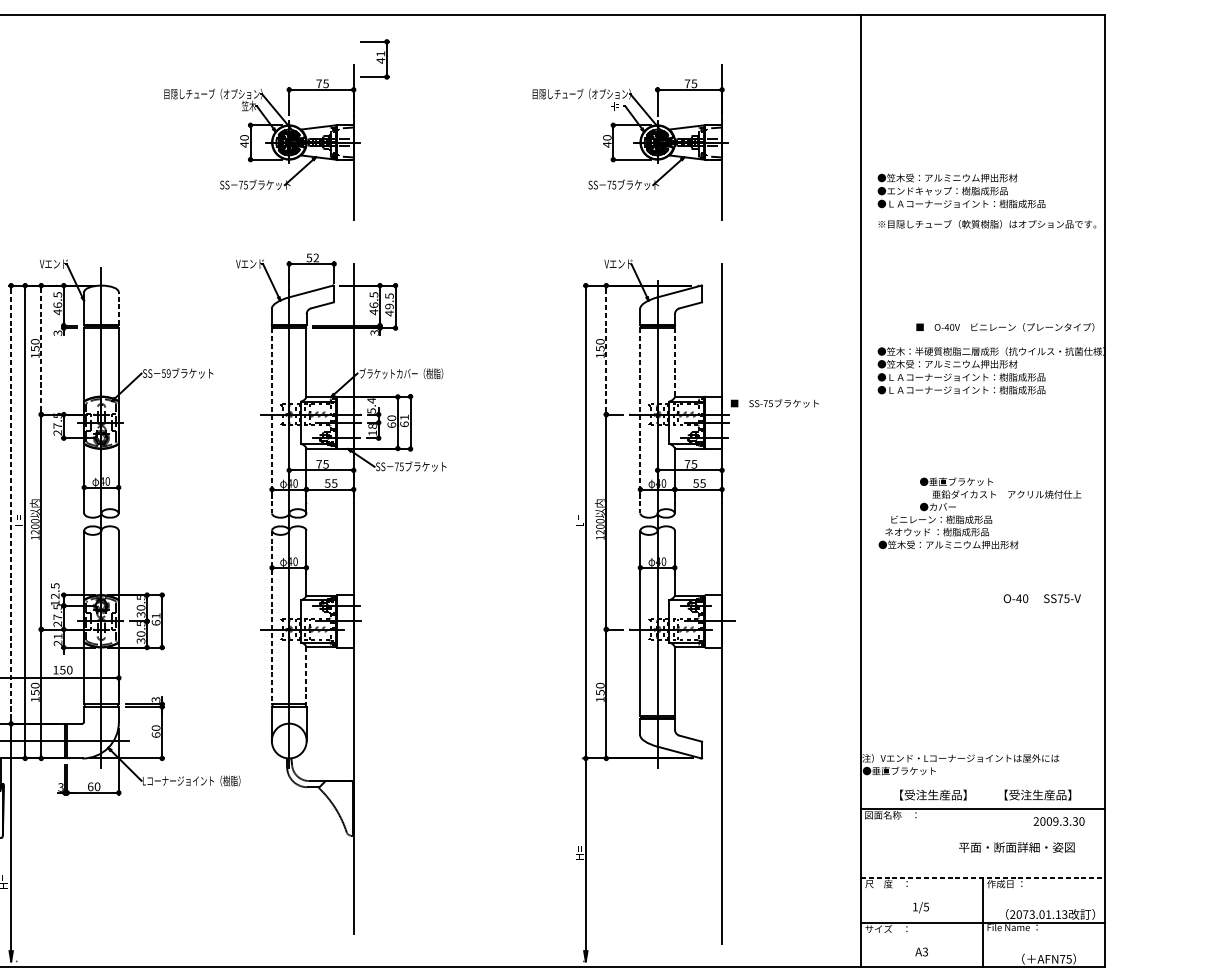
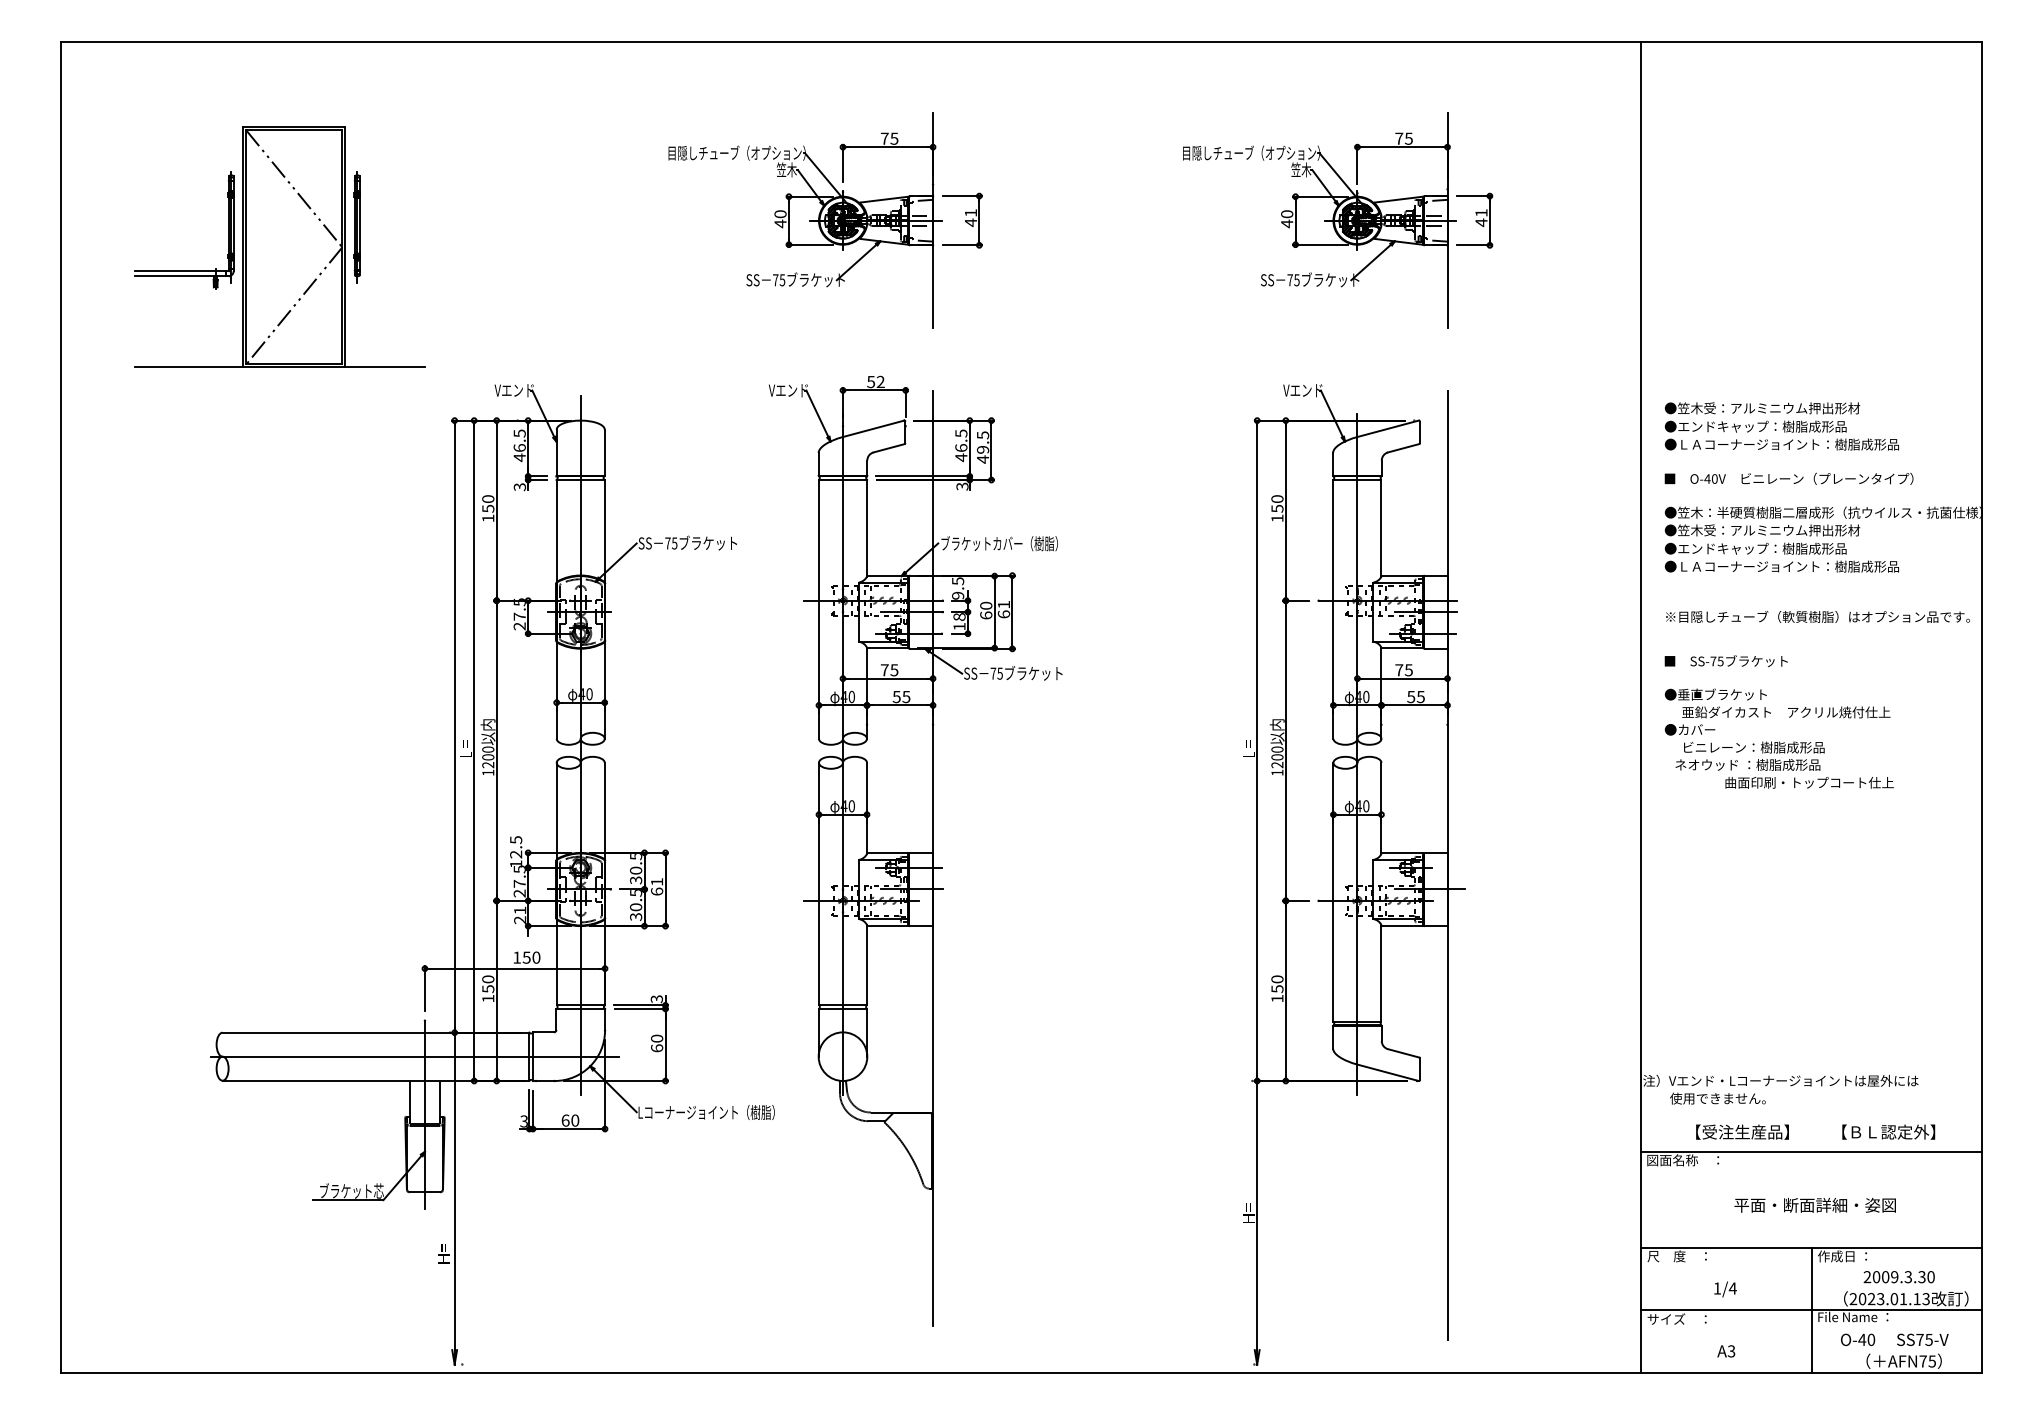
part: (374, 59) -> (962, 220), moved
text: (617, 105) -> (1301, 169), H= -> 笠木
part: (741, 142) -> (1474, 220), added
text: (961, 191) -> (1781, 426), moved
text: (987, 223) -> (1817, 616), moved
line: (118, 308) -> (604, 452), dashed -> solid
text: (1004, 327) -> (1788, 478), moved
line: (41, 349) -> (496, 510), dashed -> solid
line: (606, 350) -> (1285, 511), dashed -> solid
line: (674, 362) -> (1381, 528), dashed -> solid
text: (166, 373) -> (671, 543), 59 -> 75
text: (966, 377) -> (1788, 548), ●ＬＡコーナージョイント：樹脂成形品 -> ●エンドキャップ：樹脂成形品
text: (774, 402) -> (1725, 660), moved
text: (371, 405) -> (958, 588), 5.4 -> 9.5
line: (271, 420) -> (818, 609), dashed -> solid
line: (640, 420) -> (1333, 609), dashed -> solid
text: (1000, 493) -> (1777, 711), moved
line: (11, 505) -> (454, 727), dashed -> solid
text: (959, 544) -> (1779, 782), ●笠木受：アルミニウム押出形材 -> 曲面印刷・トップコート仕上
text: (1042, 598) -> (1894, 1339), moved
line: (271, 617) -> (818, 884), dashed -> solid
line: (306, 675) -> (867, 965), dashed -> solid
text: (906, 770) -> (1704, 1098), ●垂直ブラケット -> 使用できません。
text: (1038, 794) -> (1889, 1131), 【受注生産品】 -> 【ＢＬ認定外】
text: (1058, 821) -> (1898, 1277), moved
text: (1016, 846) -> (1814, 1204), moved
line: (983, 877) -> (1812, 1247), dashed -> solid
text: (926, 907) -> (1732, 1288), 1/5 -> 1/4
text: (1025, 914) -> (1871, 1299), 2073.01.13 -> 2023.01.13

